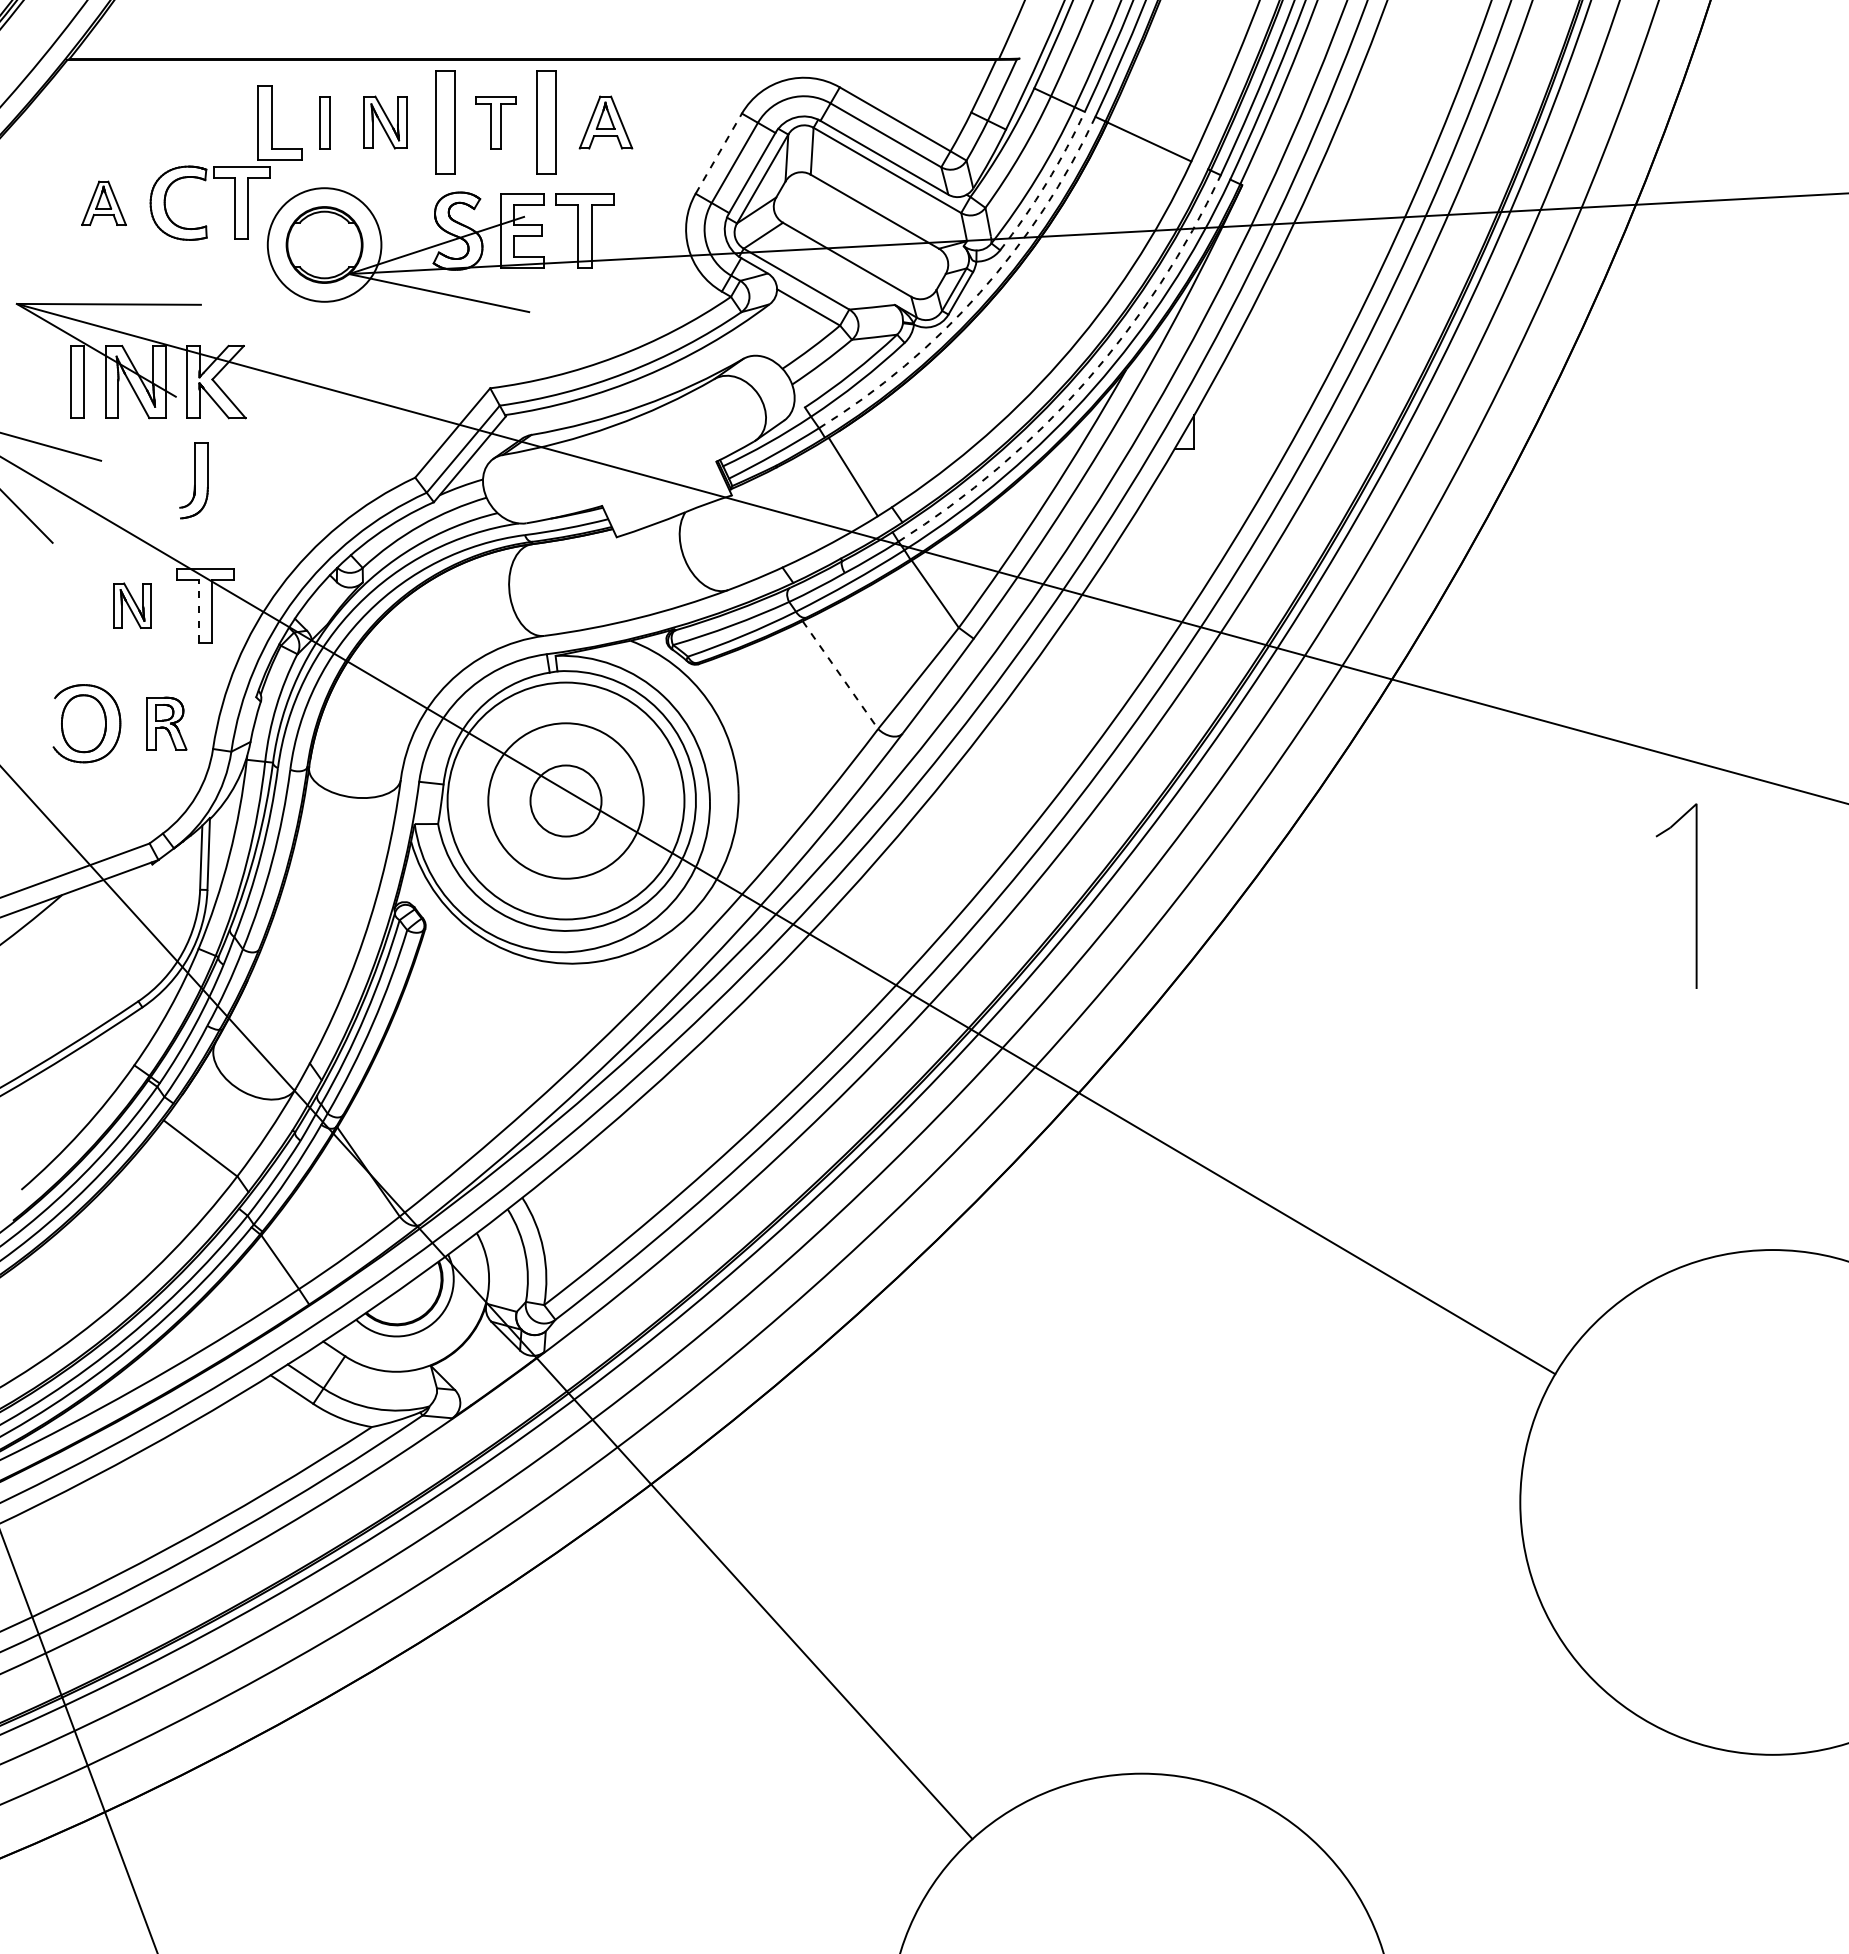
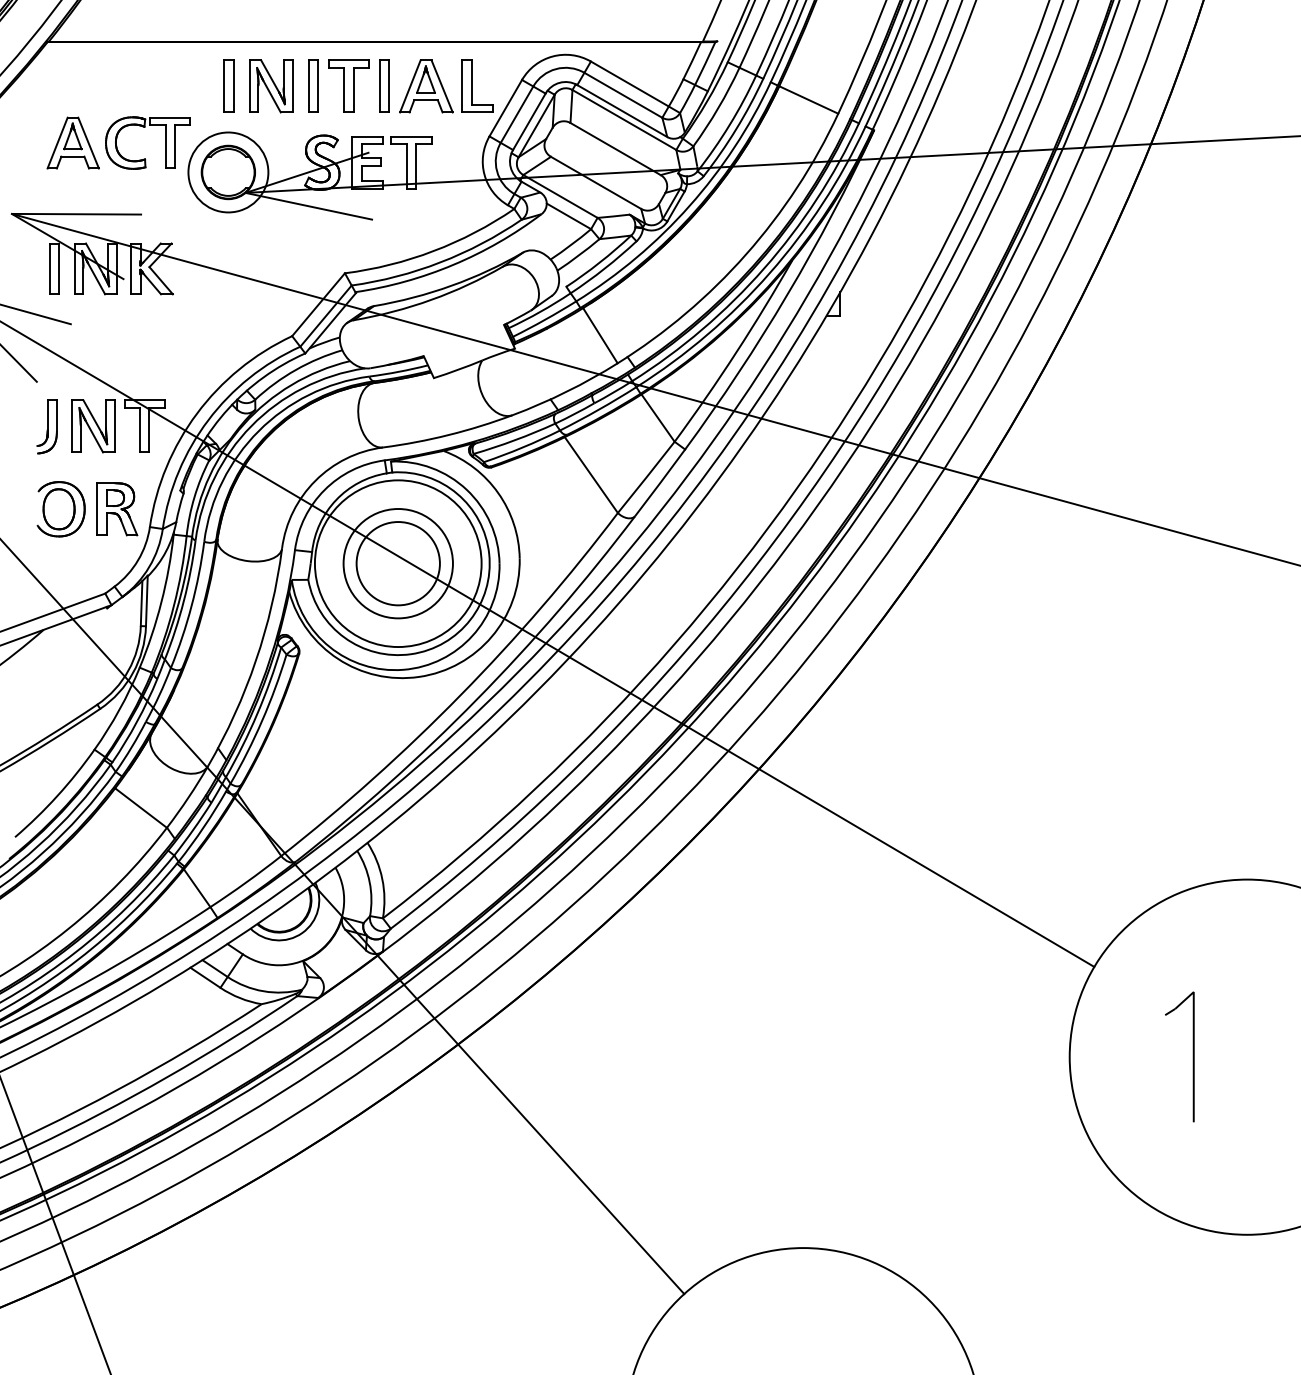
part: (272, 122) -> (472, 86), moved
part: (324, 122) -> (228, 86), size x1.43
part: (385, 122) -> (271, 86), size x1.43
part: (445, 122) -> (313, 86), size x0.71
part: (495, 122) -> (348, 86), size x1.43
part: (546, 122) -> (384, 86), size x0.71
part: (605, 122) -> (426, 86), size x1.43
line: (719, 153) -> (506, 108), dashed -> solid
arc: (1046, 183) -> (736, 129), dashed -> solid
part: (103, 203) -> (72, 143), size x1.67
arc: (980, 292) -> (689, 205), dashed -> solid
arc: (1086, 381) -> (764, 268), dashed -> solid
part: (193, 480) -> (46, 426), moved
part: (132, 605) -> (93, 426), size x1.67
line: (198, 611) -> (139, 430), dashed -> solid
line: (840, 675) -> (591, 475), dashed -> solid
part: (166, 723) -> (117, 509), size x1.43
circle: (565, 800) -> (397, 563), size x1.67
part: (1695, 895) -> (1192, 1056), moved

